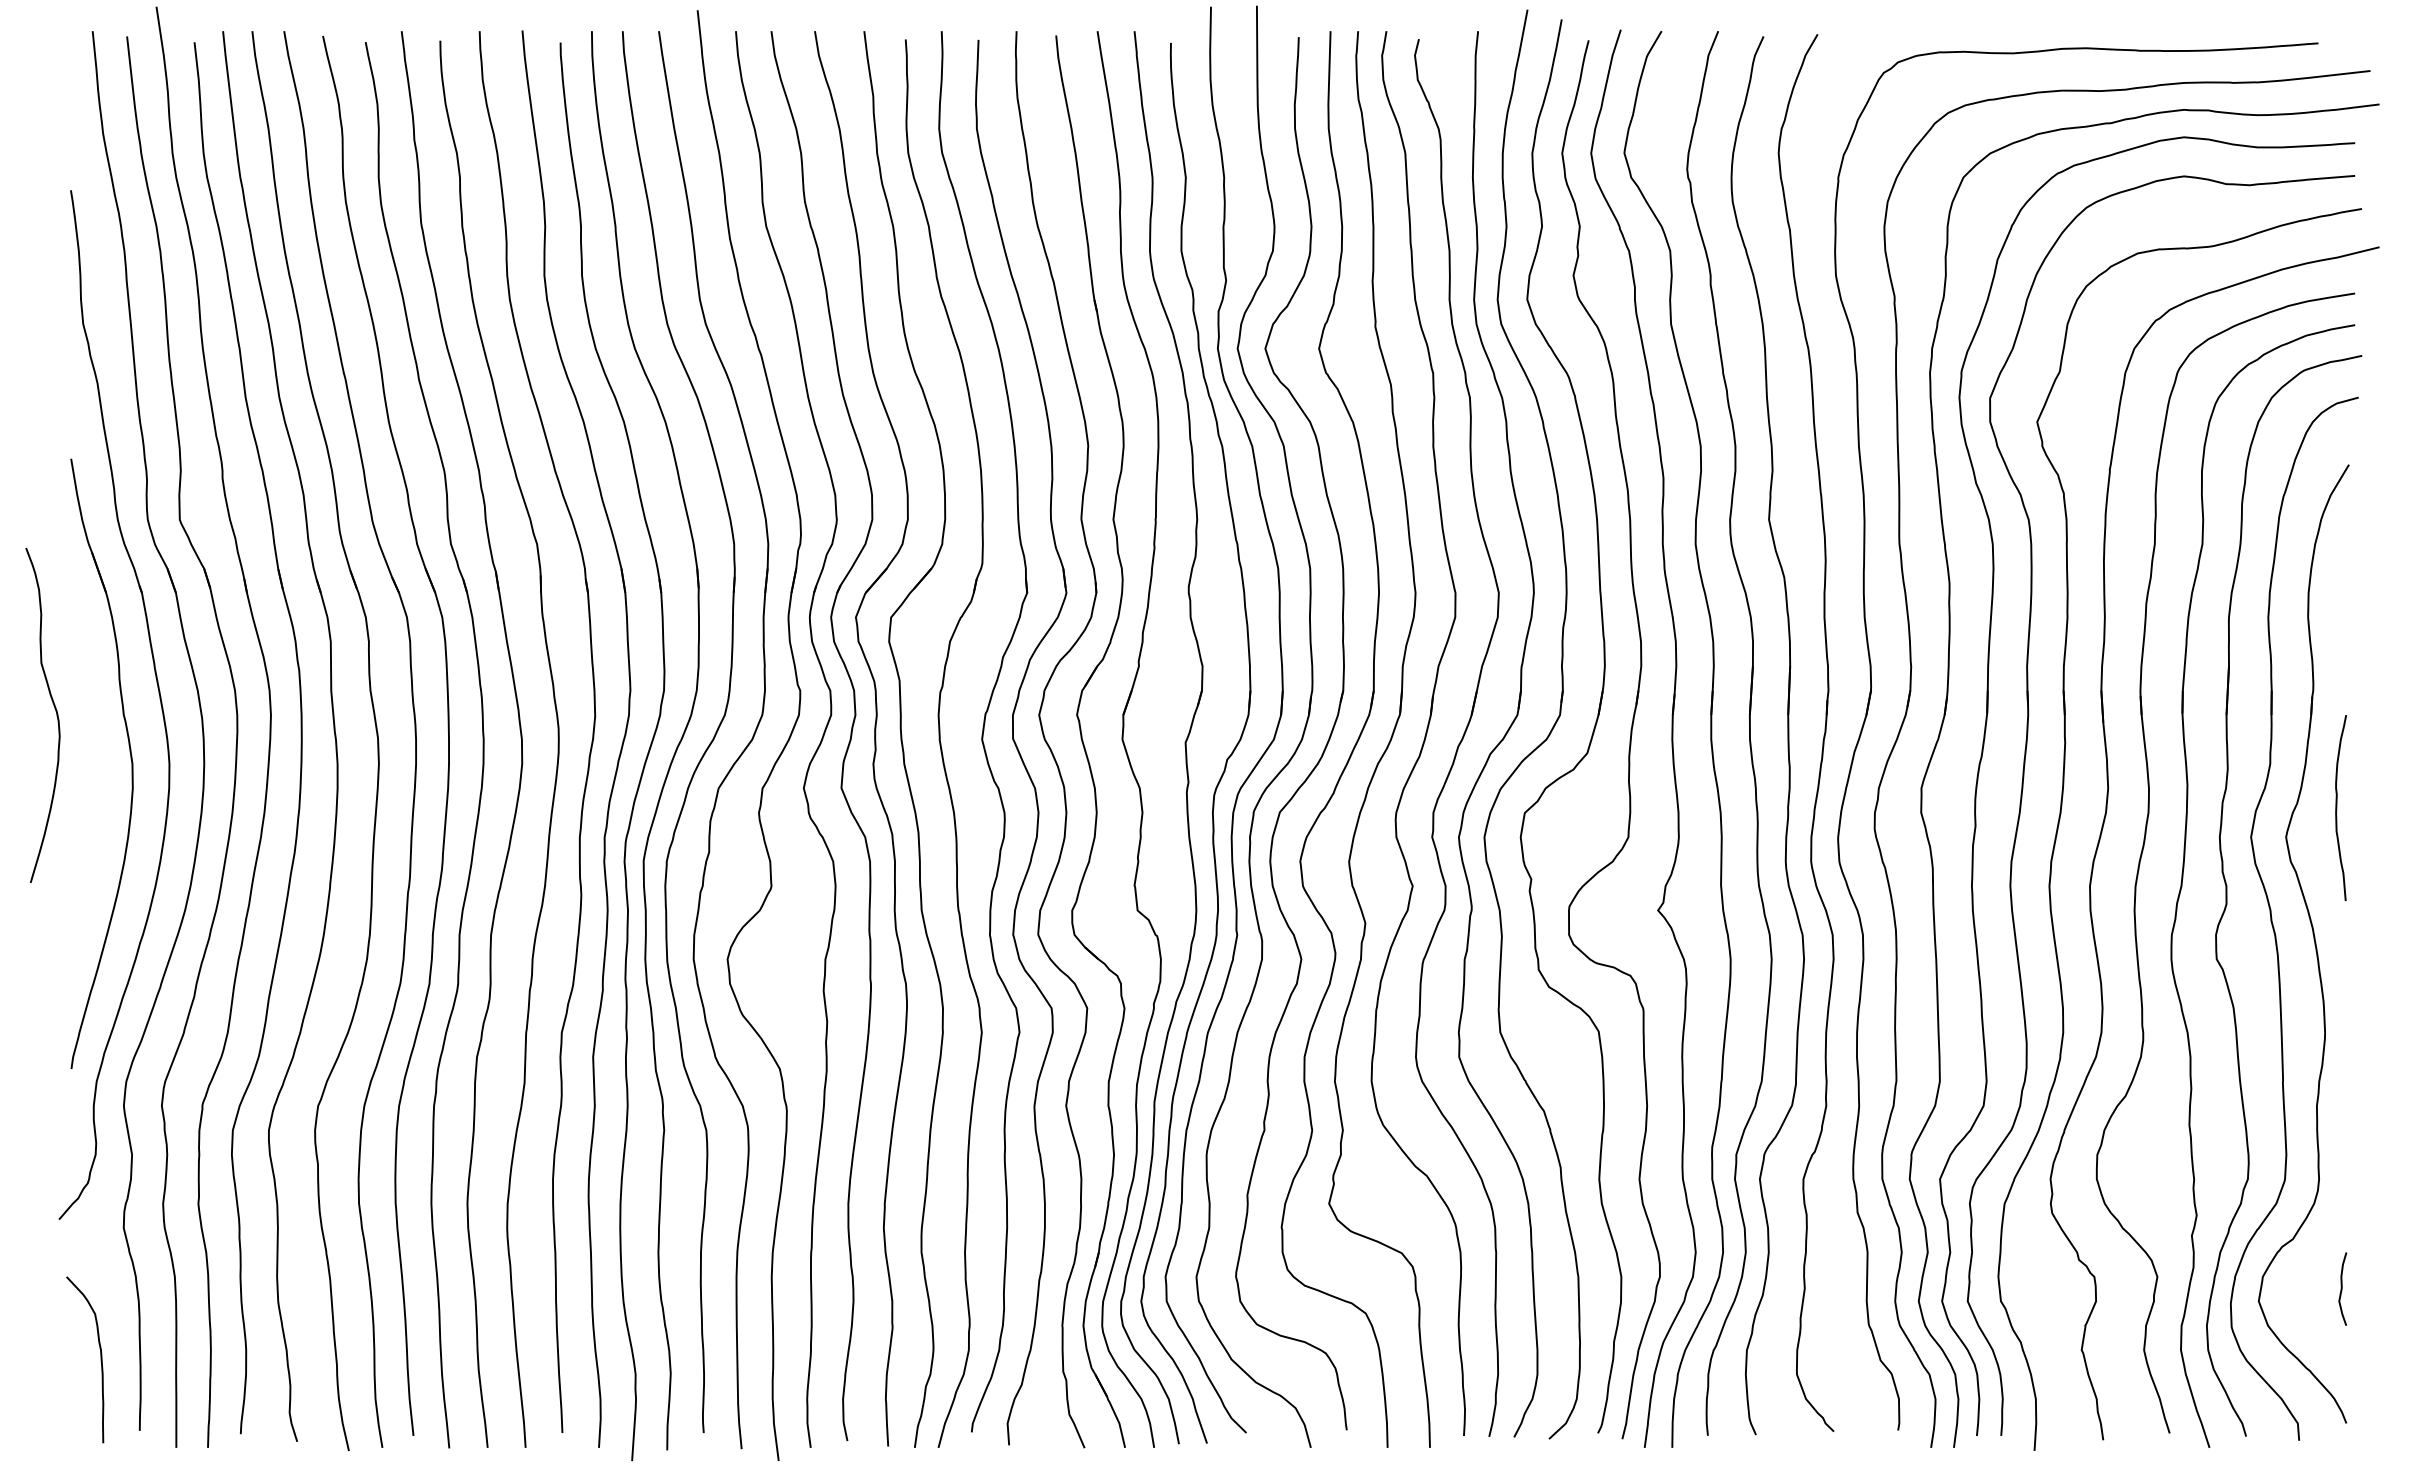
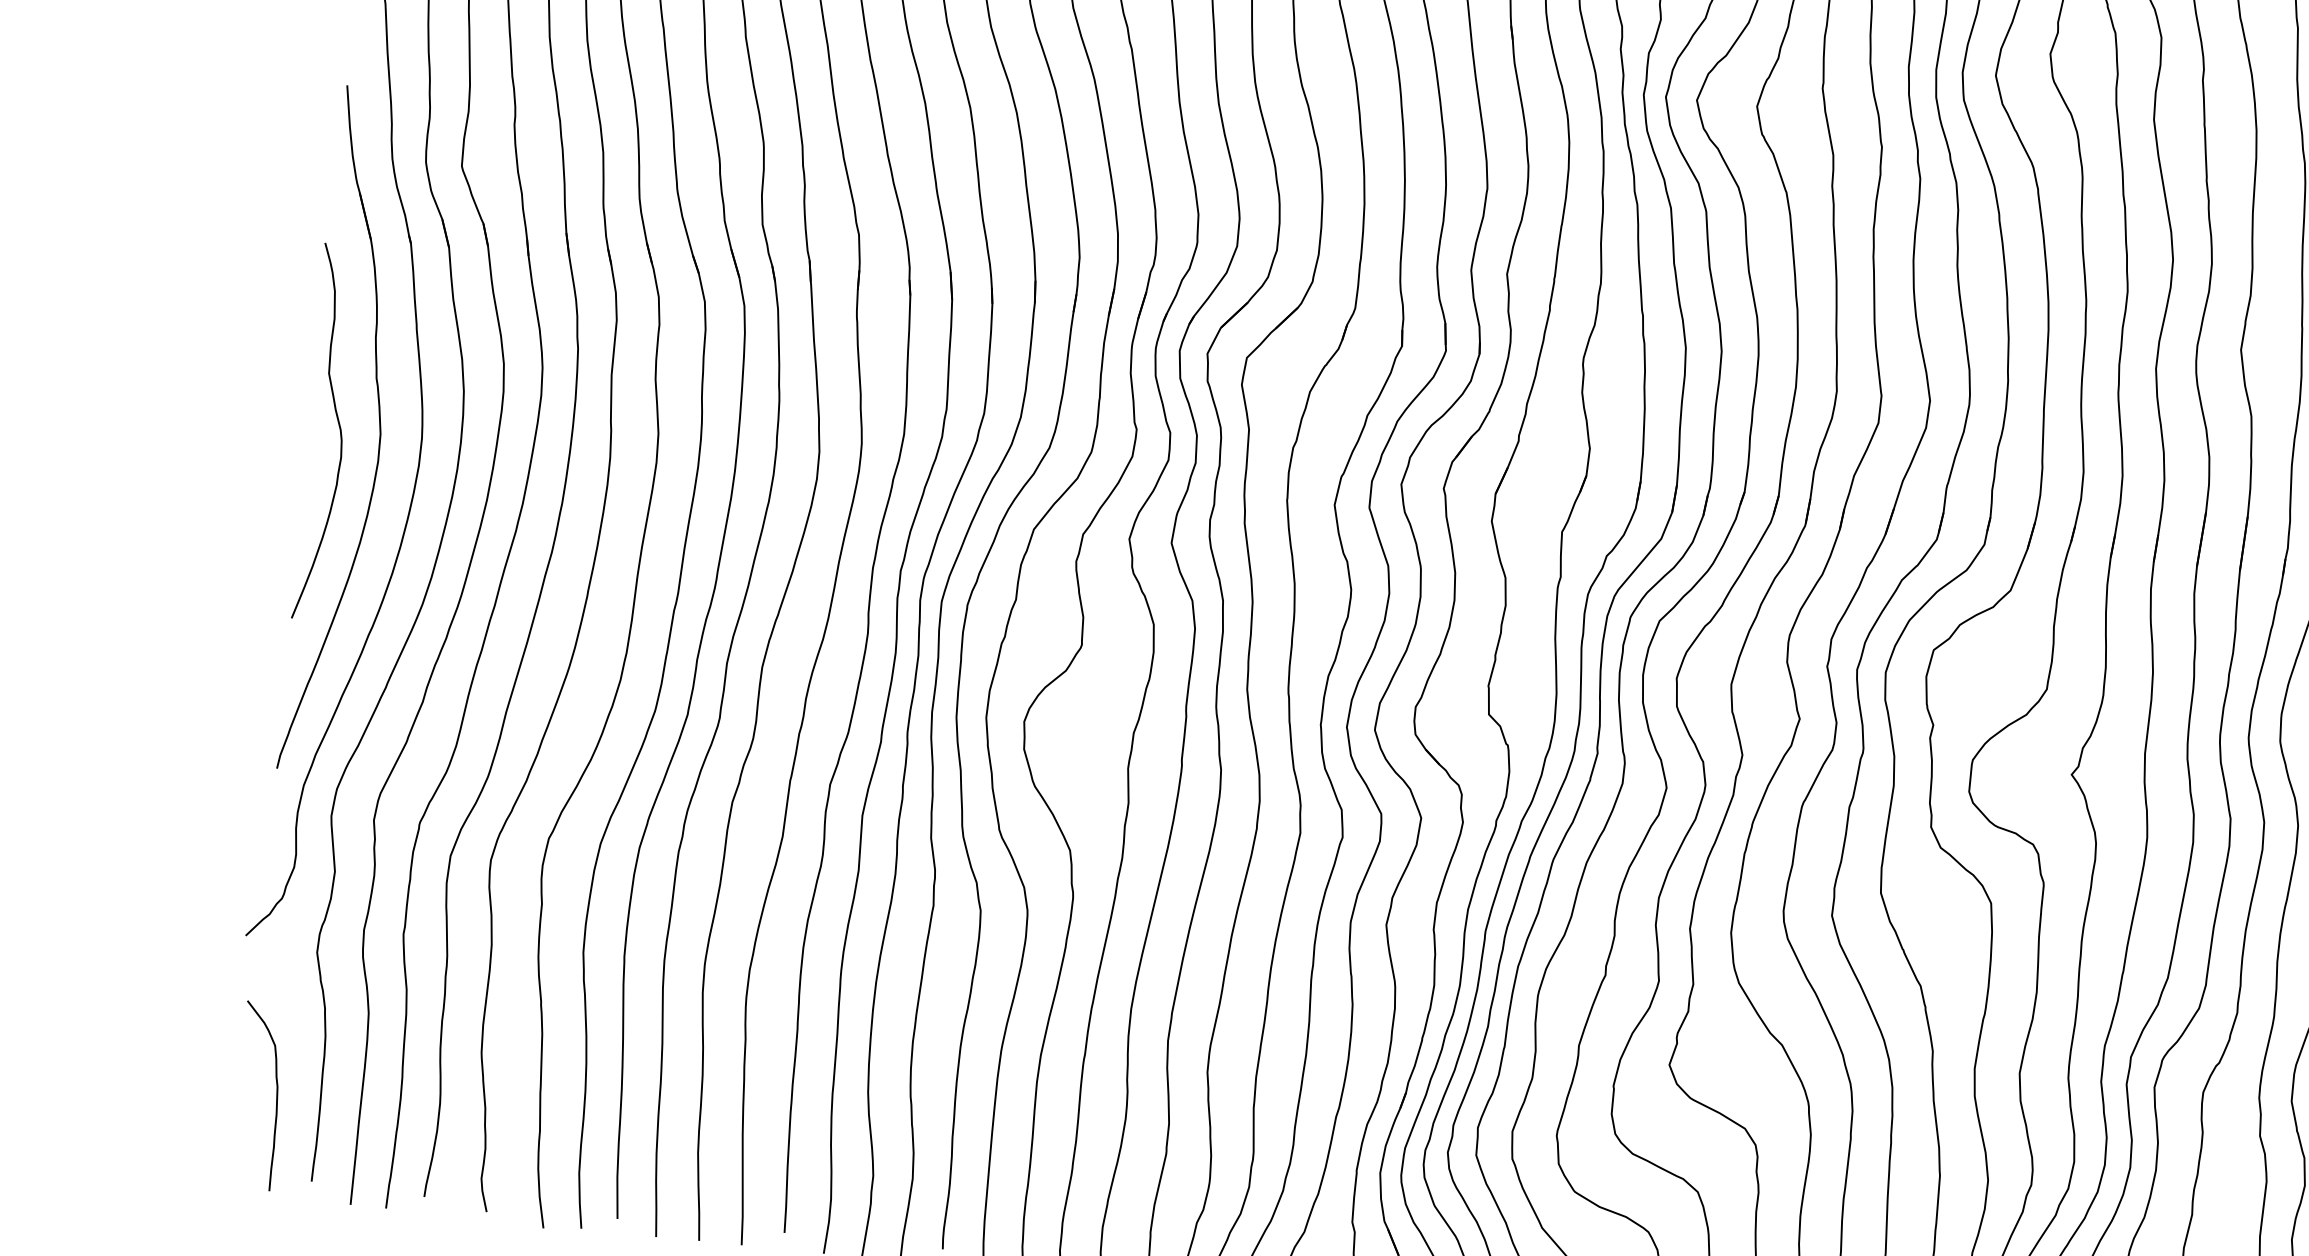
curve: (55, 711) -> (339, 429), moved

